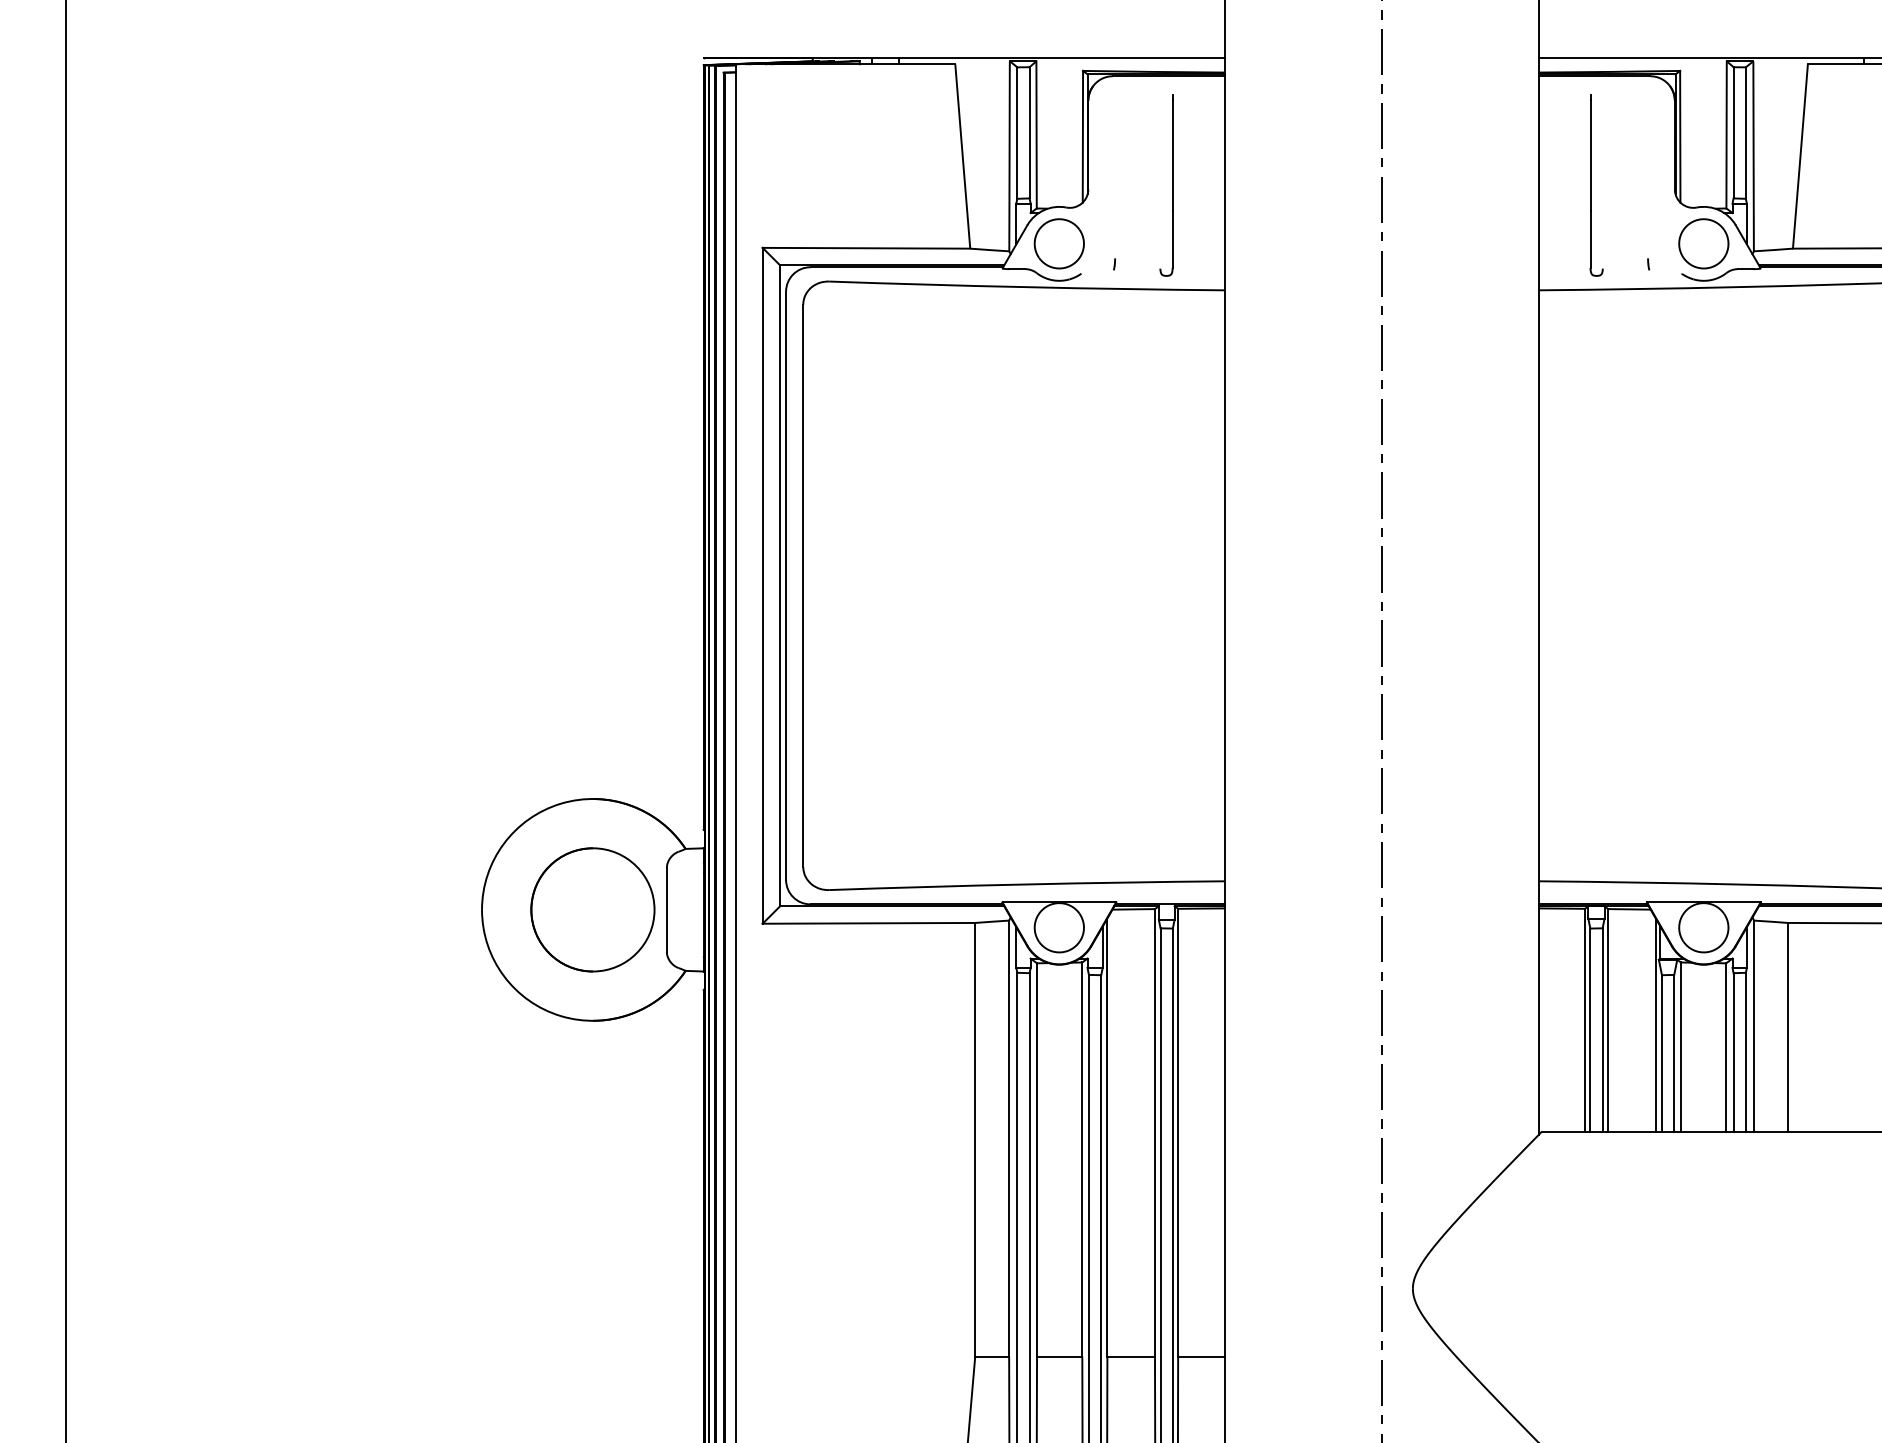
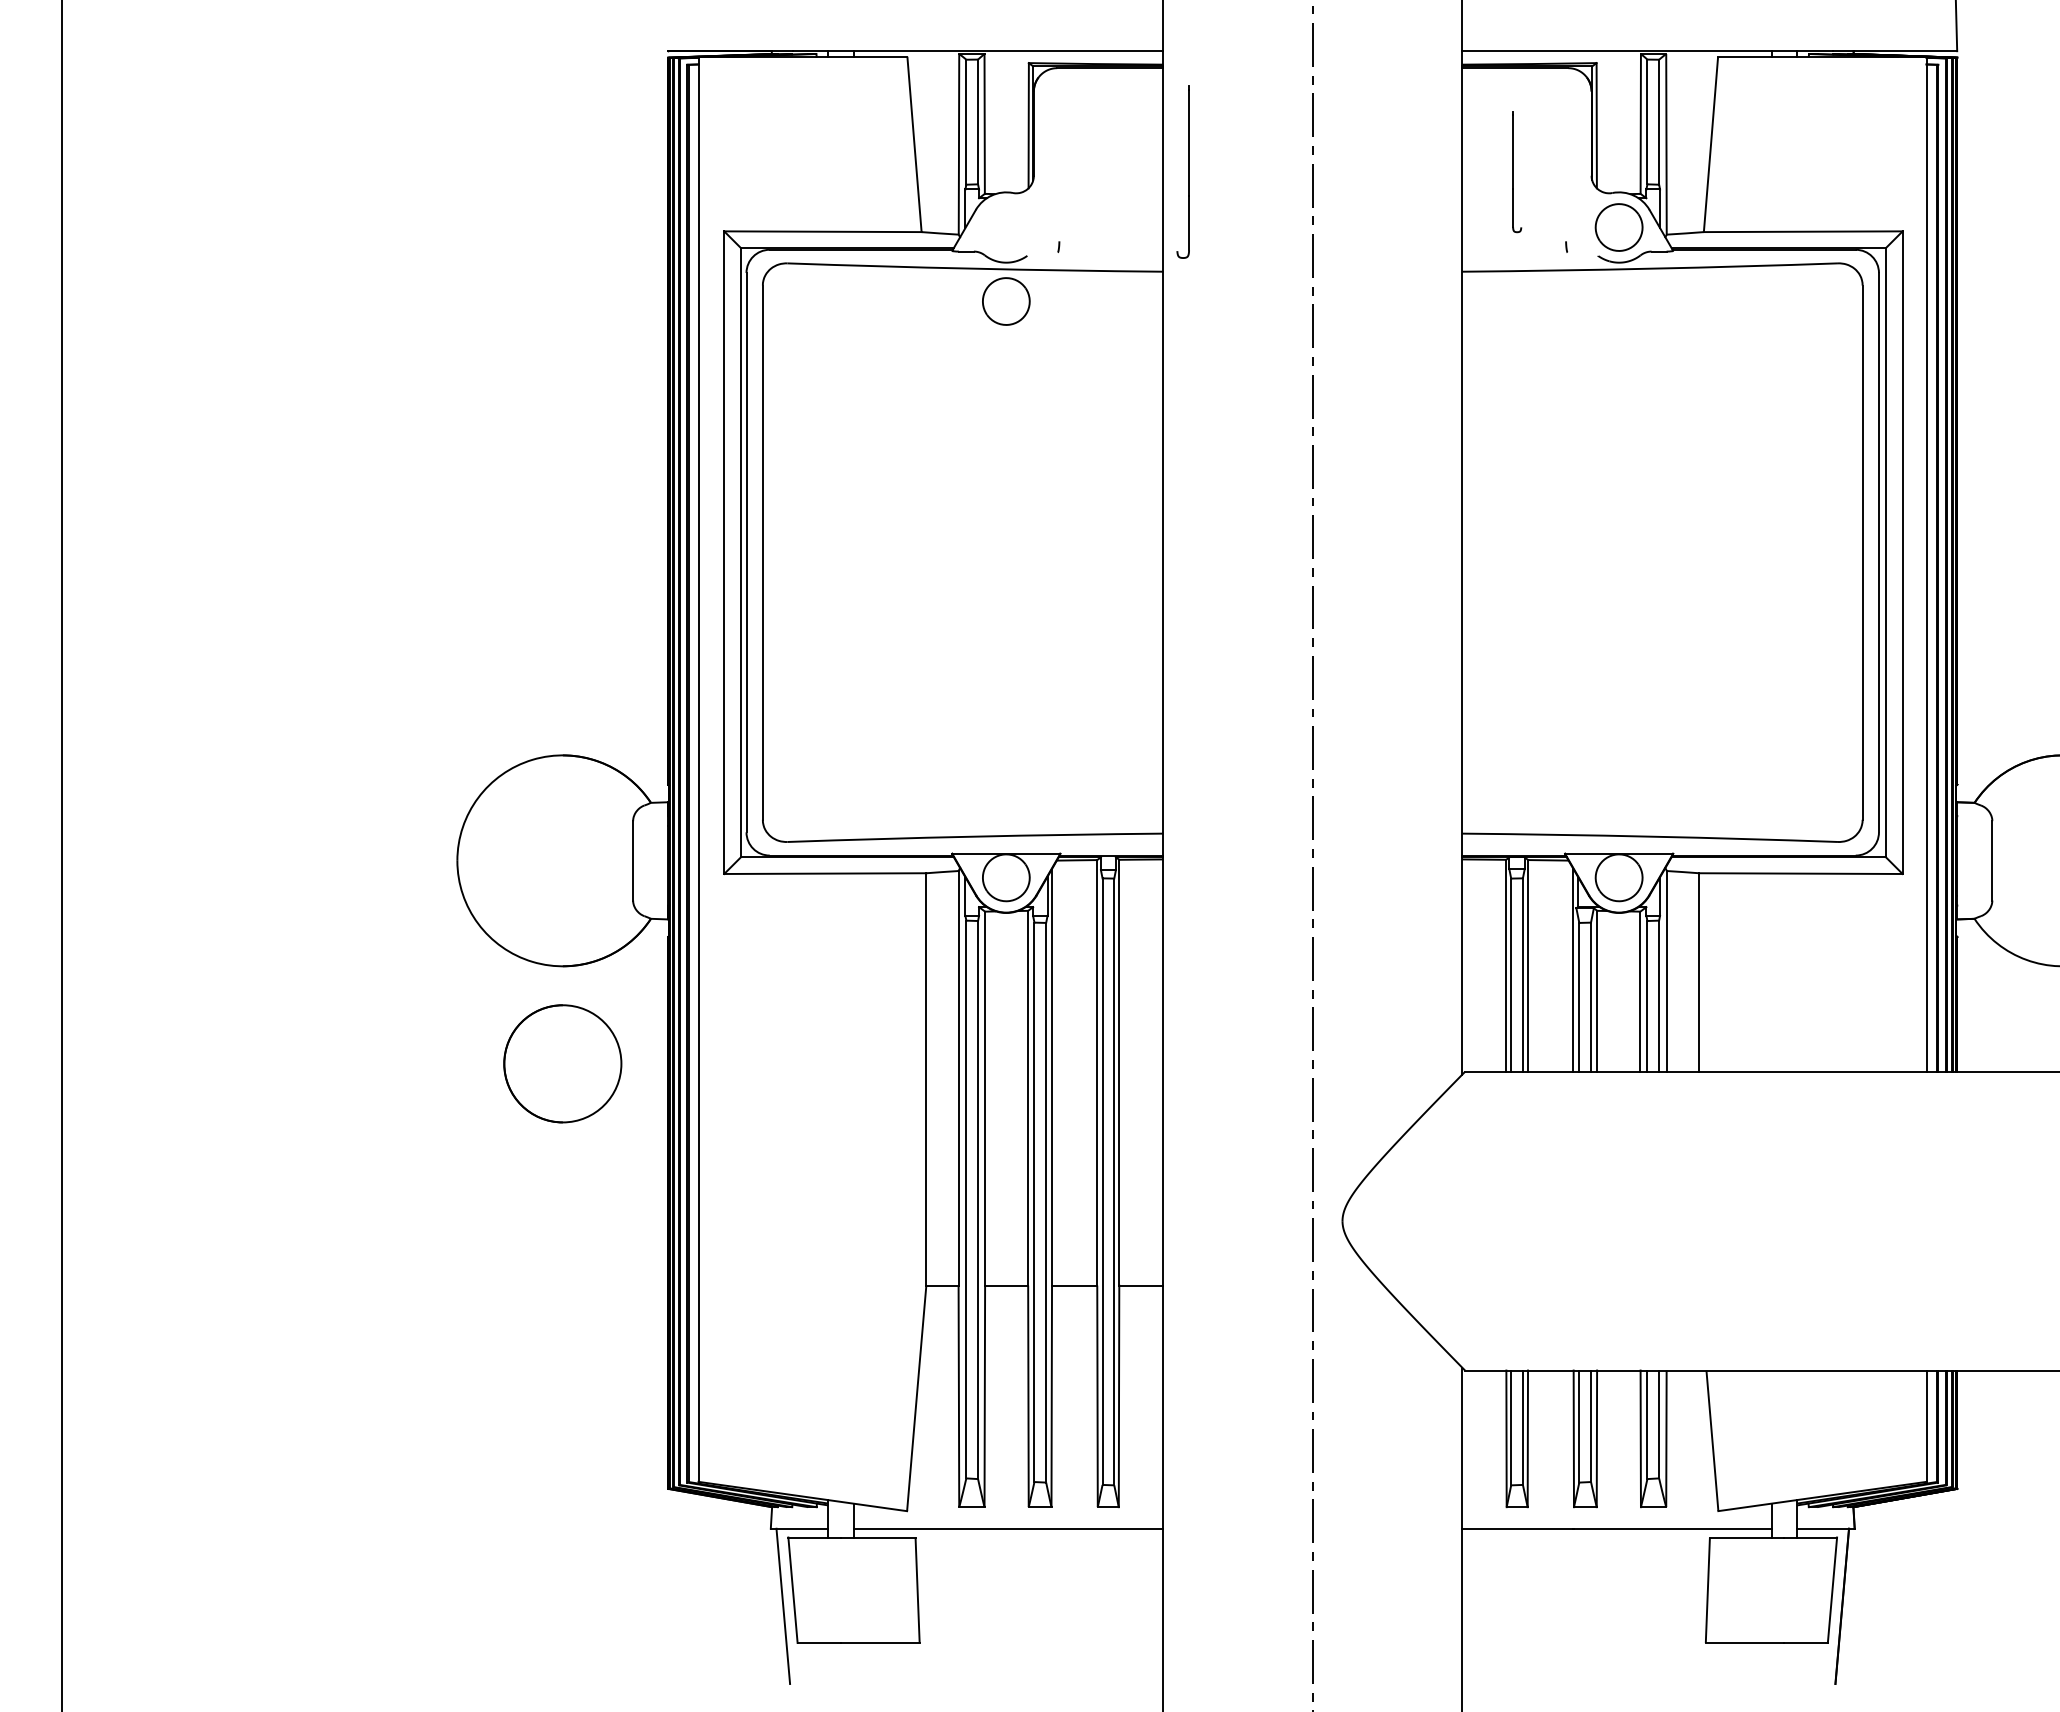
part: (1165, 184) -> (1182, 171), moved
part: (1595, 184) -> (1516, 171), size x0.7
part: (1059, 243) -> (1006, 301), moved
part: (592, 909) -> (562, 1063), moved

